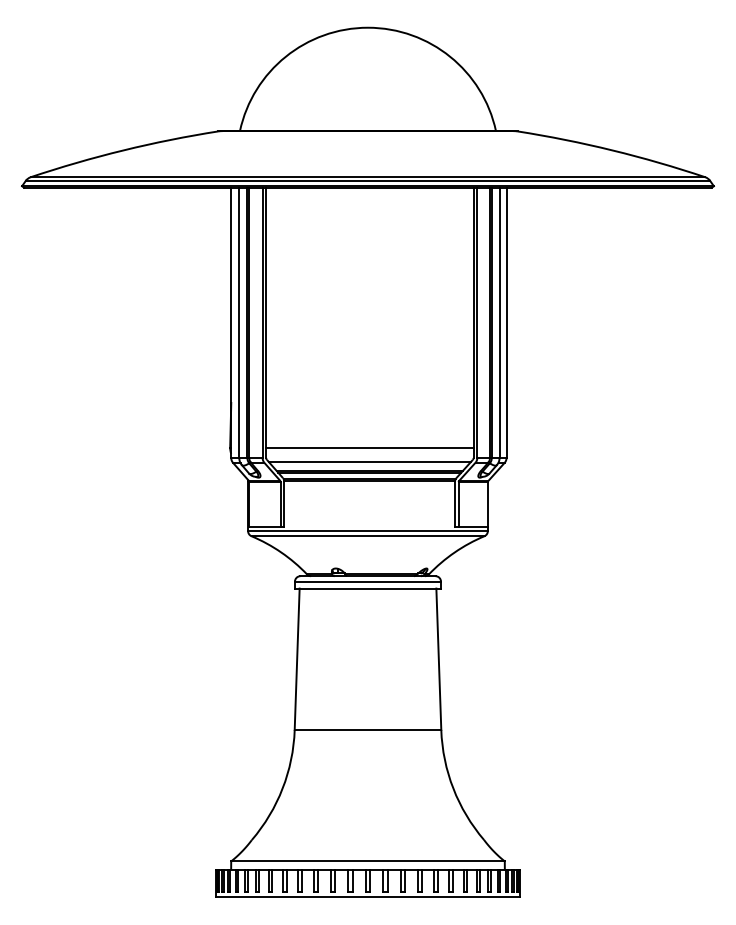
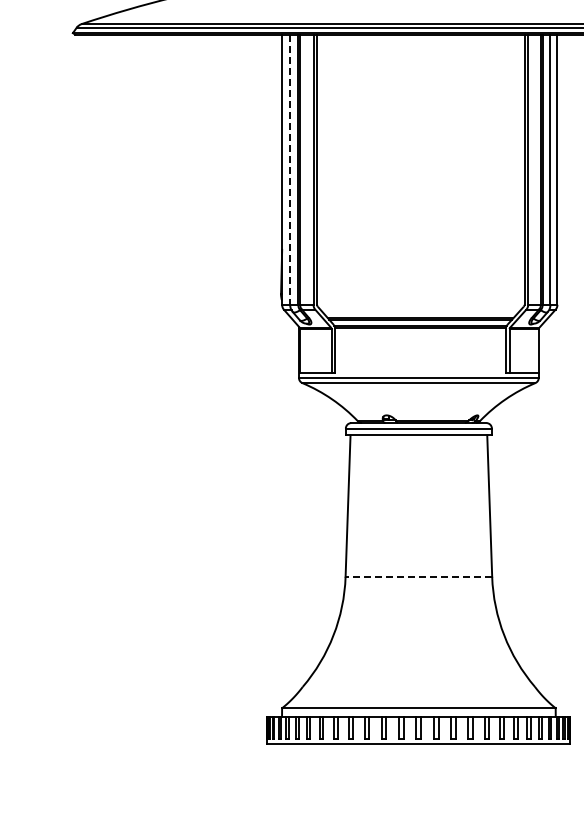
line: (239, 323) -> (290, 170), solid -> dashed
line: (369, 447) -> (420, 294), removed
line: (369, 462) -> (420, 309), removed
line: (367, 729) -> (418, 576), solid -> dashed

